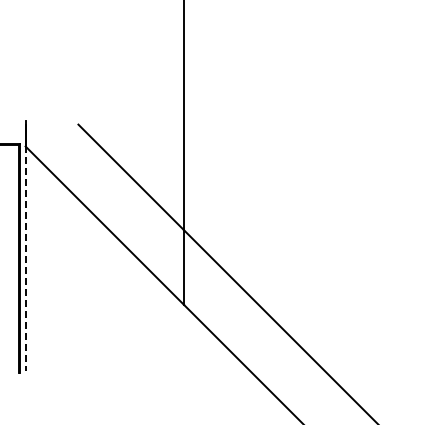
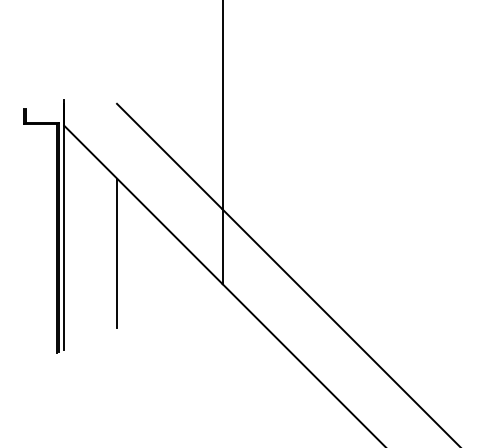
line: (25, 259) -> (64, 238), dashed -> solid
line: (78, 273) -> (117, 252), added

